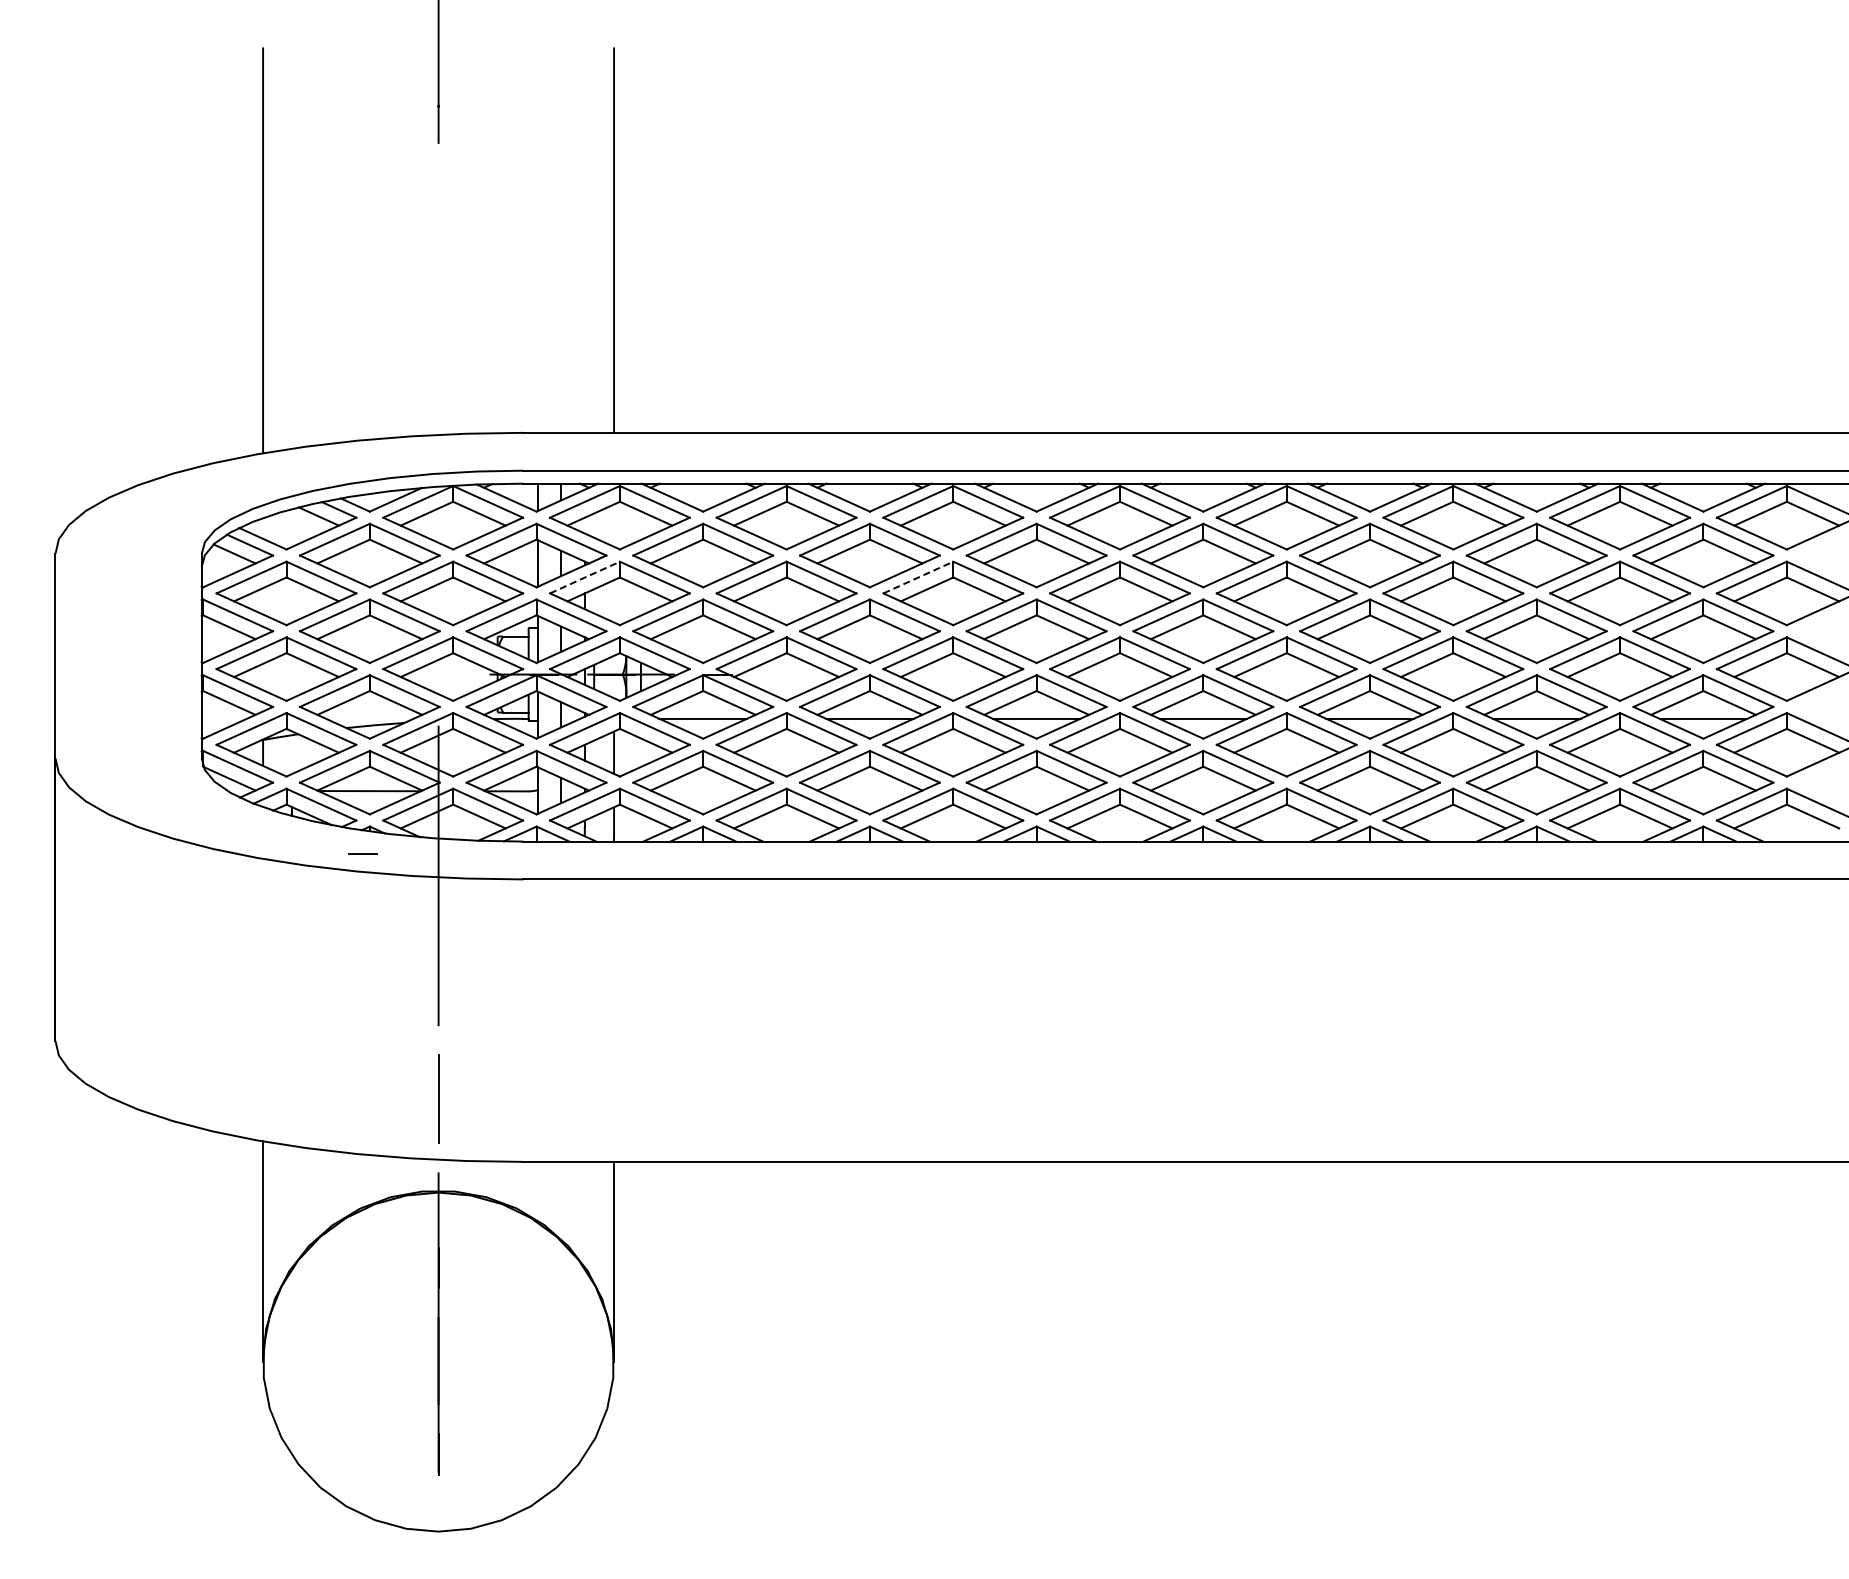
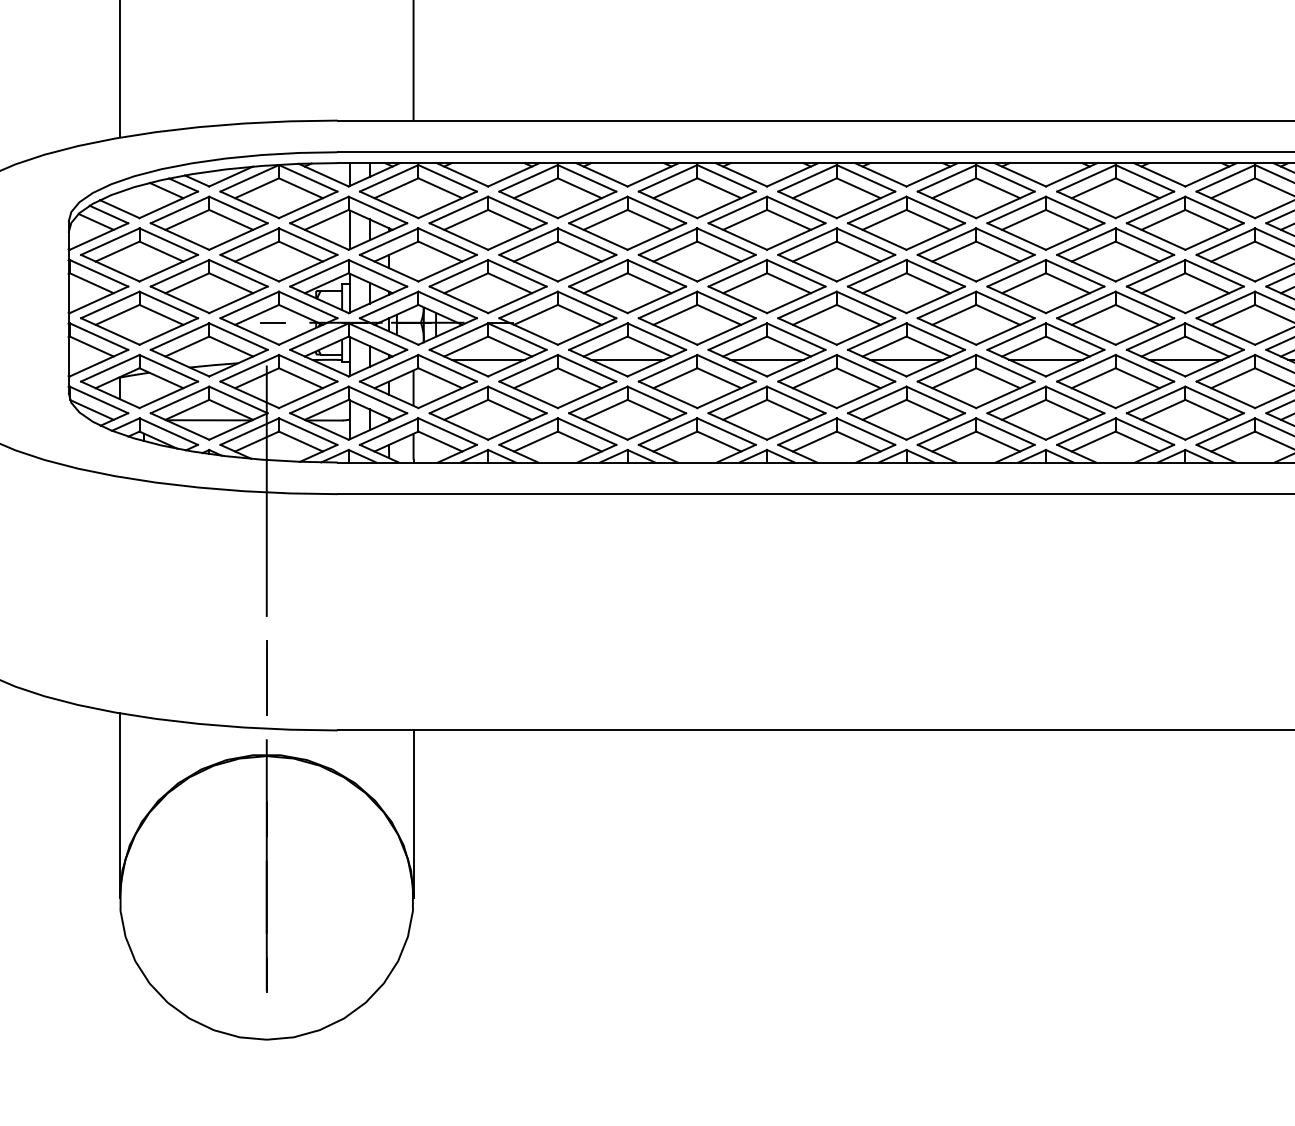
line: (585, 577) -> (389, 241), dashed -> solid
line: (918, 577) -> (668, 241), dashed -> solid
line: (362, 853) -> (272, 322), moved

